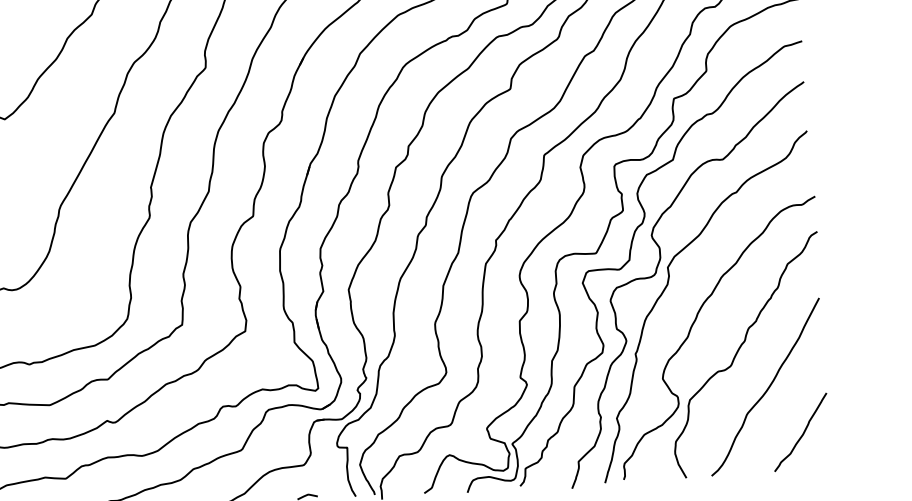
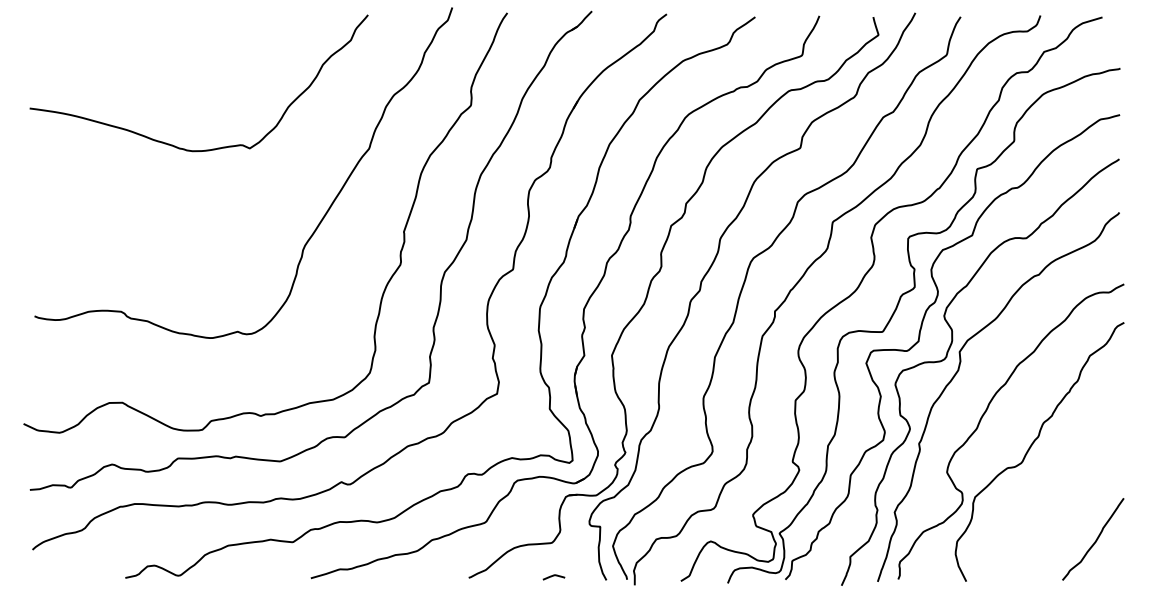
curve: (767, 388) -> (1059, 489), removed

